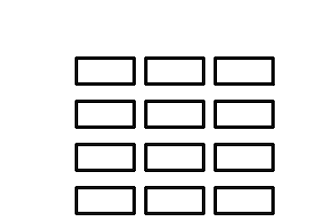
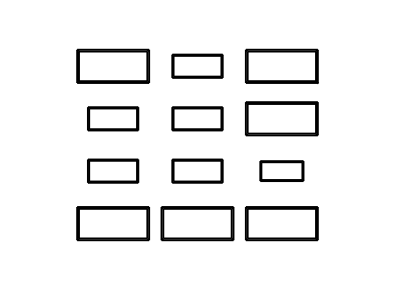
part: (174, 70) -> (197, 65), size x0.7
part: (104, 114) -> (112, 118), size x0.7
part: (174, 114) -> (197, 118), size x0.7
part: (104, 156) -> (112, 170), size x0.7
part: (174, 156) -> (197, 170), size x0.7
part: (243, 156) -> (281, 170), size x0.6

